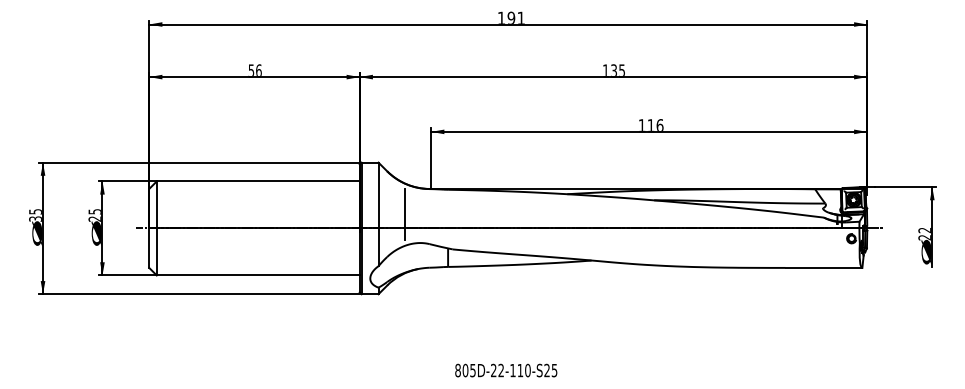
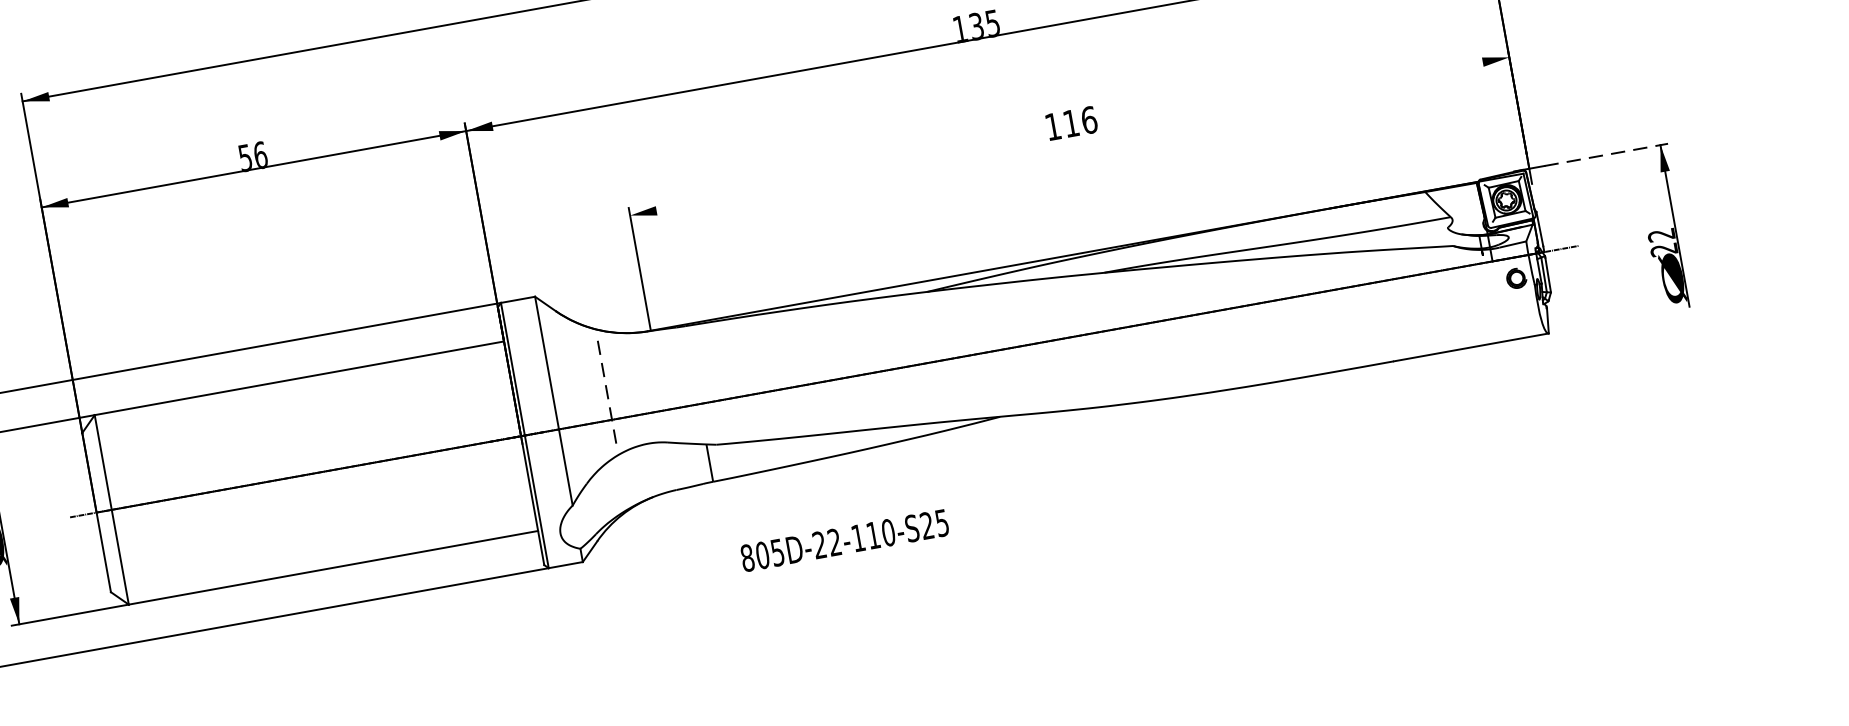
line: (649, 131) -> (1070, 135), removed
line: (905, 187) -> (1606, 155), solid -> dashed
line: (404, 214) -> (606, 391), solid -> dashed
text: (506, 370) -> (845, 540), moved

